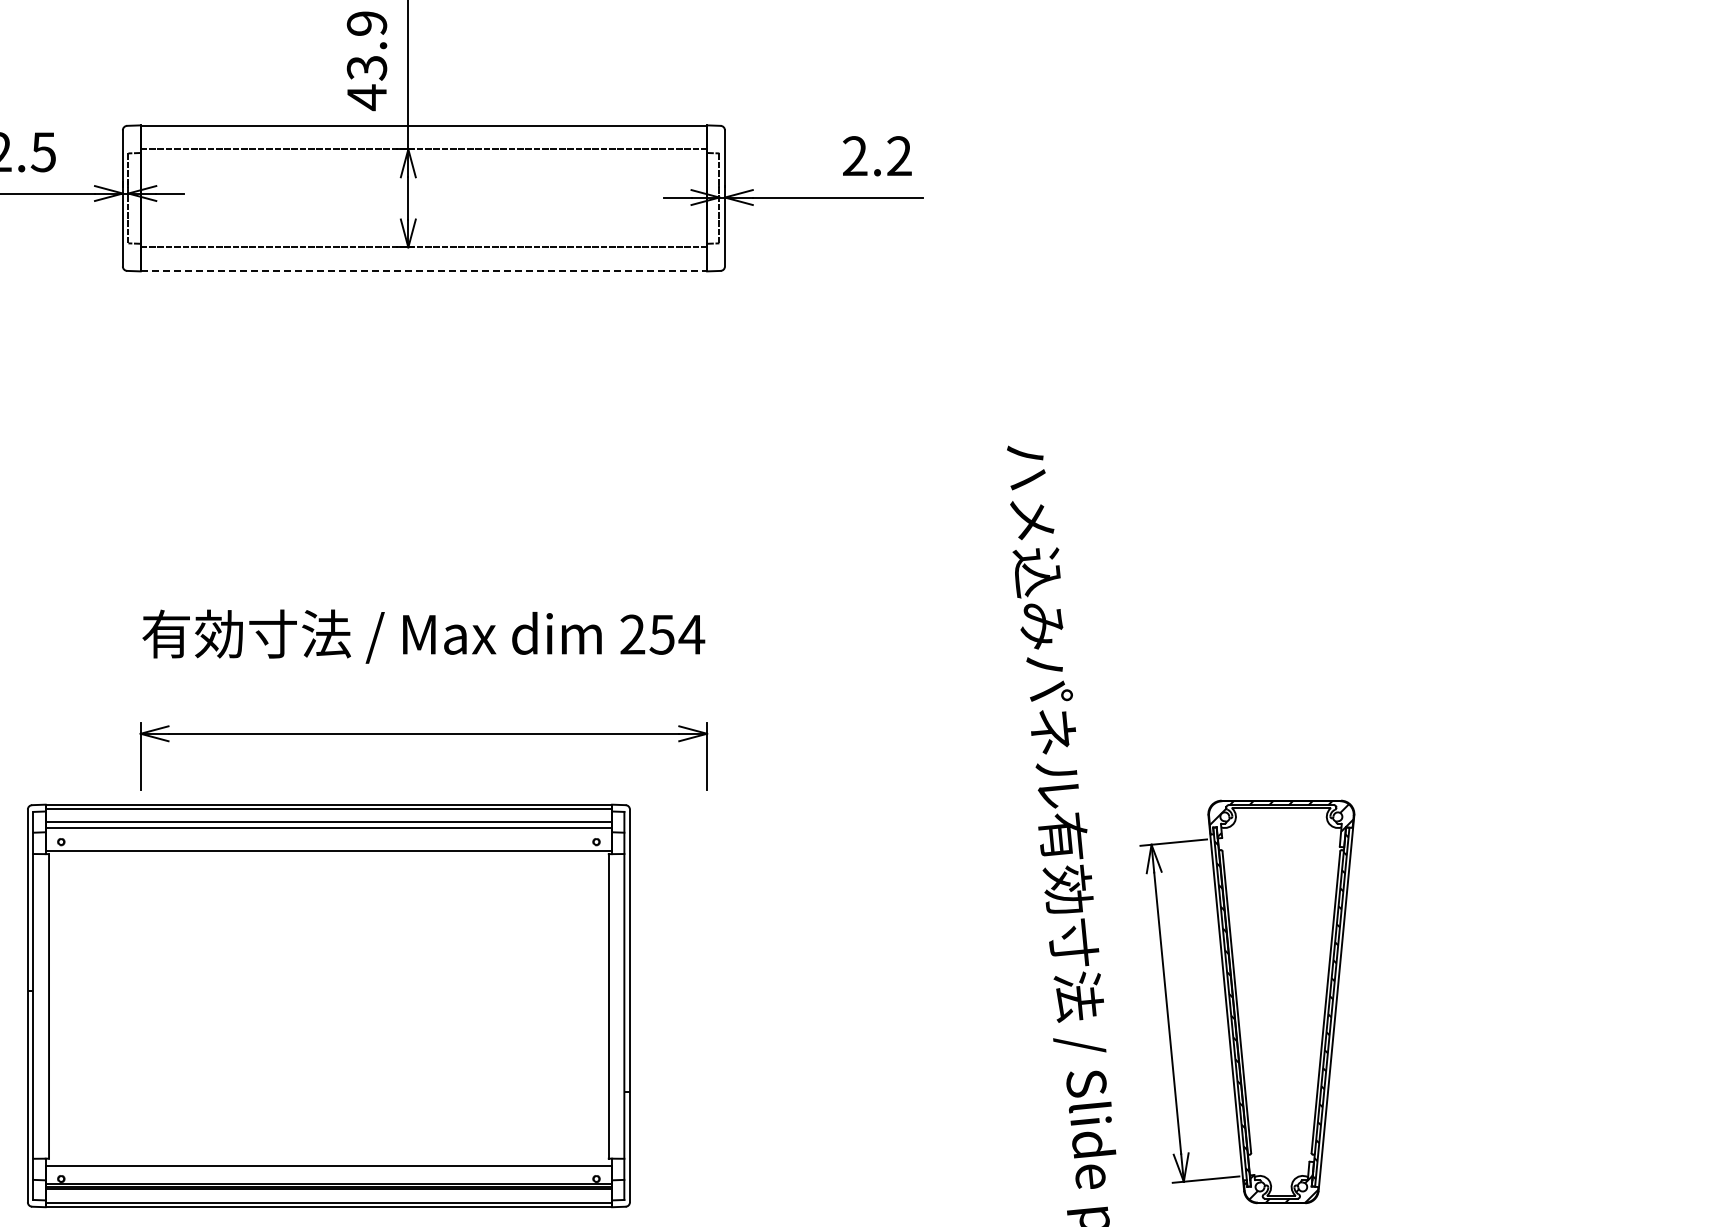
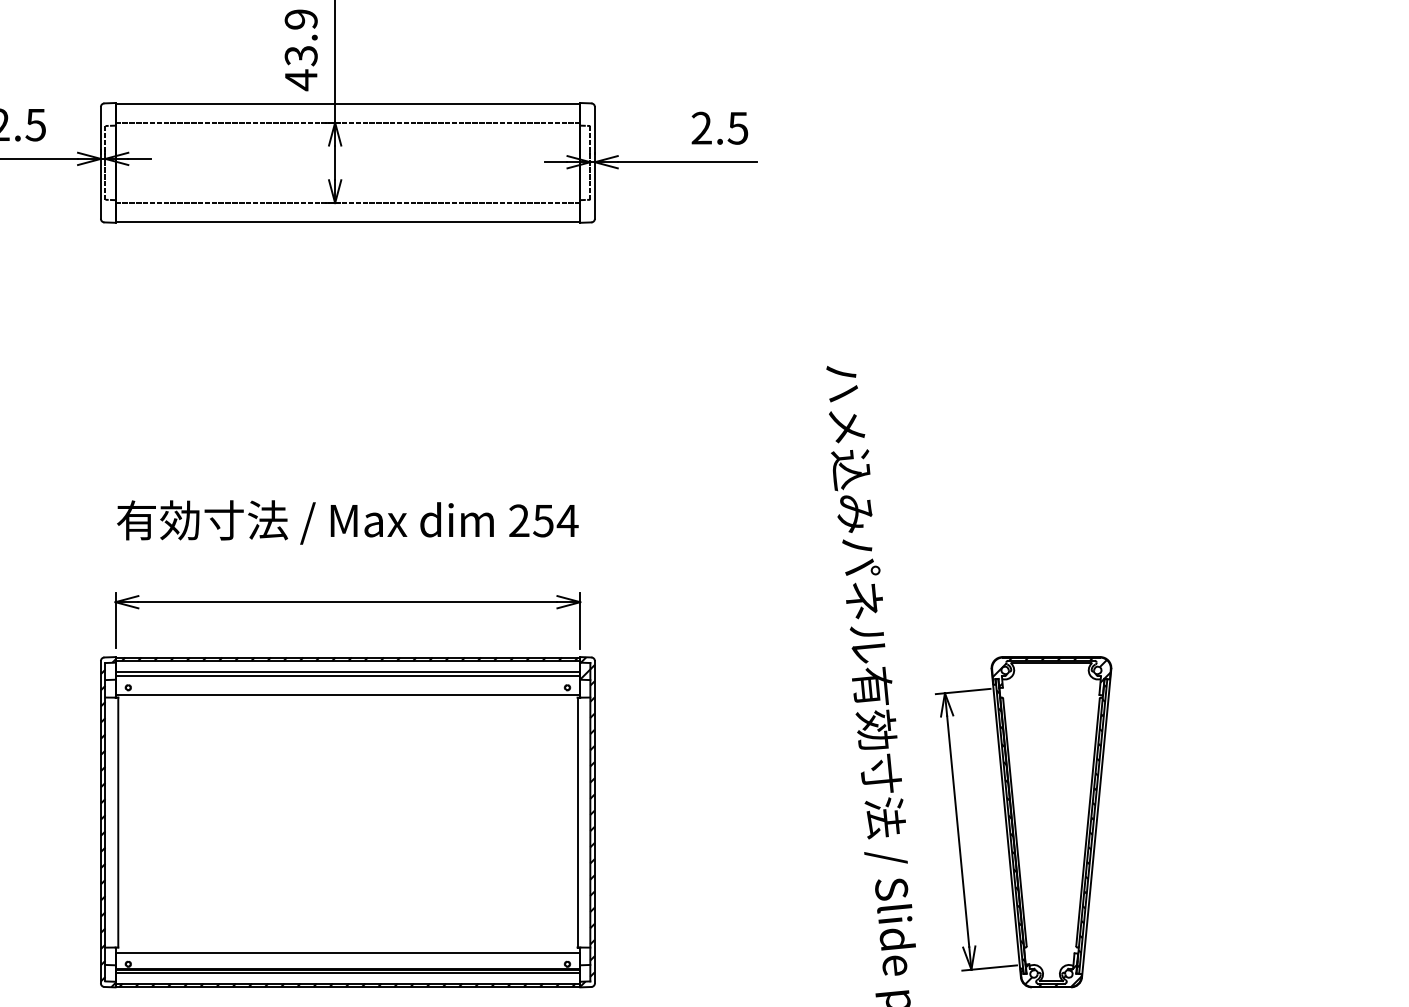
text: (898, 156) -> (737, 128), 2.2 -> 2.5
line: (424, 270) -> (348, 222), dashed -> solid
part: (328, 1005) -> (347, 821), moved

